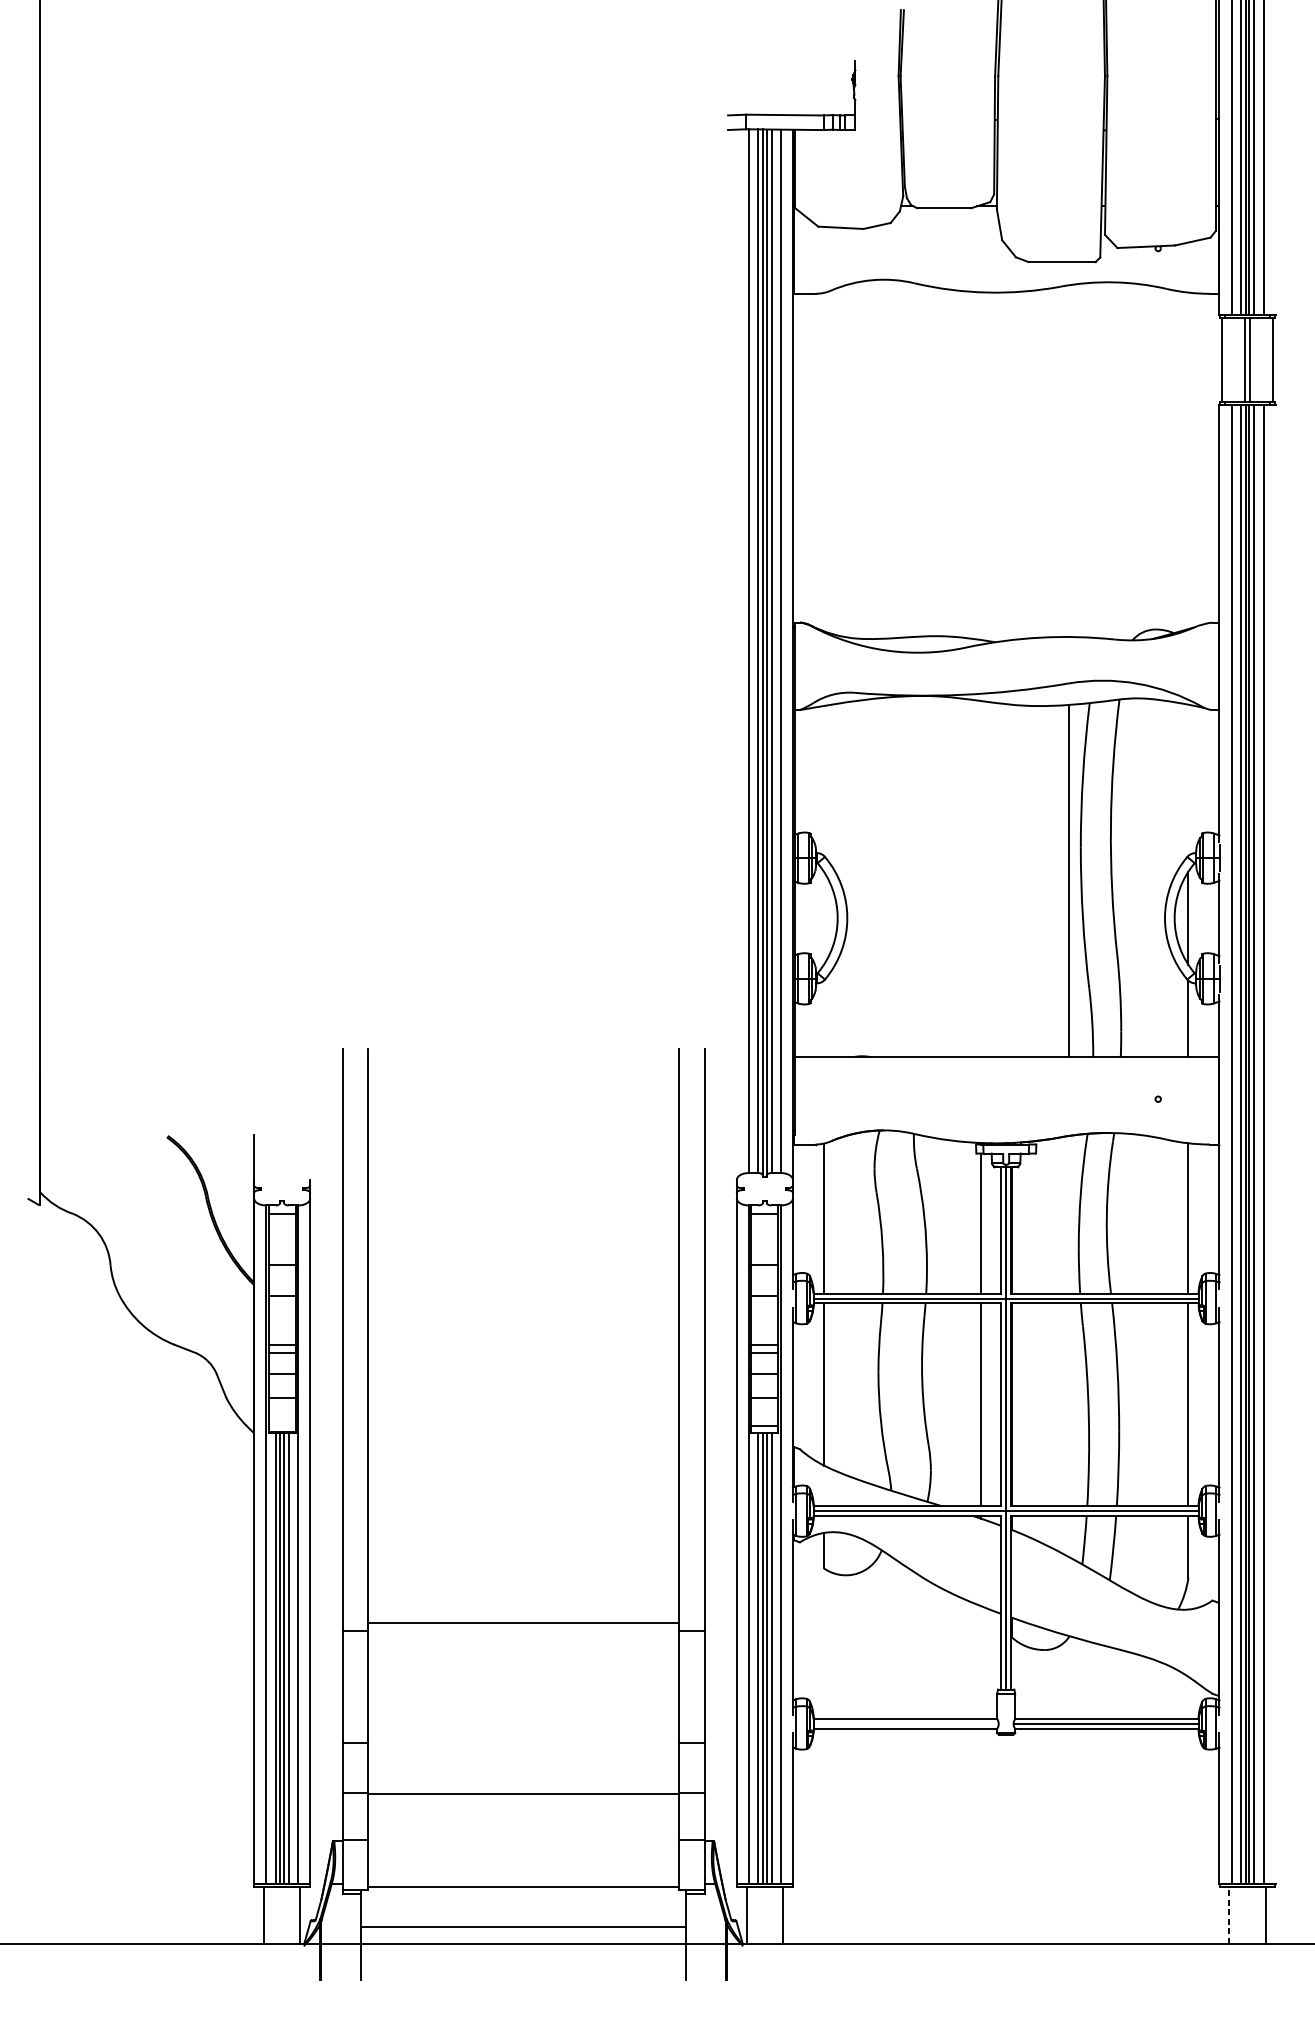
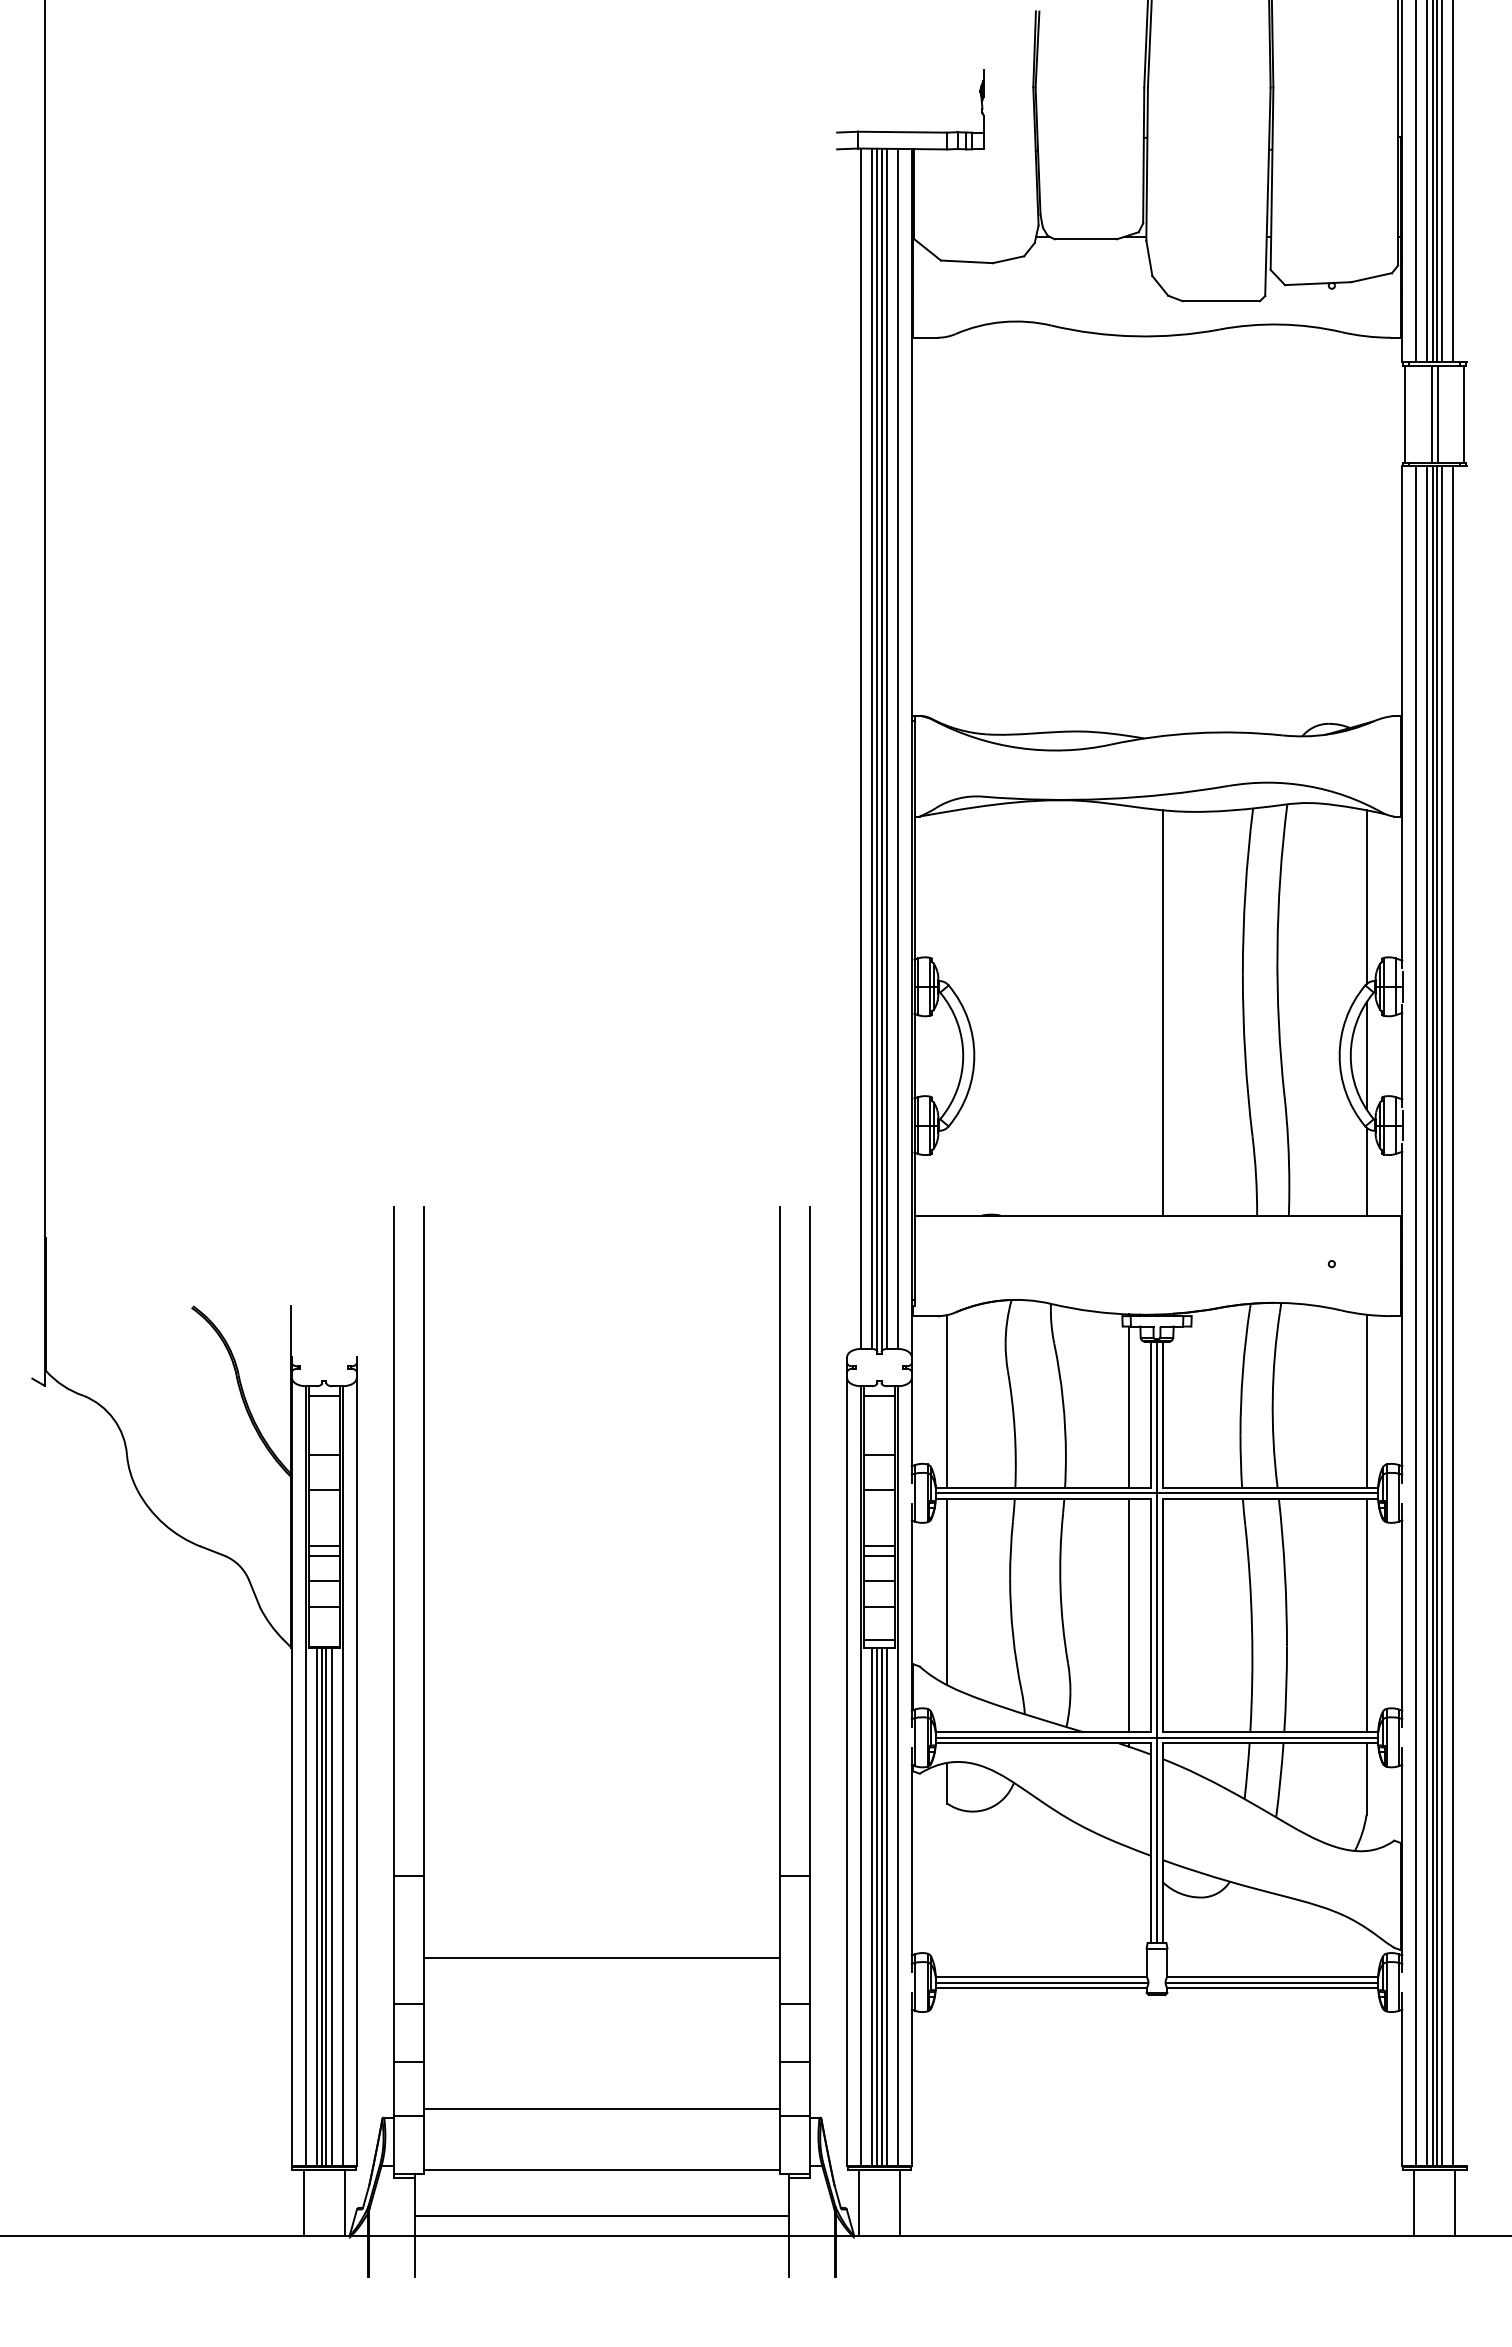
line: (1188, 780) -> (1366, 897), added
line: (1069, 880) -> (1163, 1012), moved
line: (523, 1623) -> (601, 1957), moved
line: (905, 1723) -> (1041, 1982), added
line: (523, 1794) -> (601, 2109), moved
line: (1229, 1915) -> (1413, 2202), dashed -> solid

